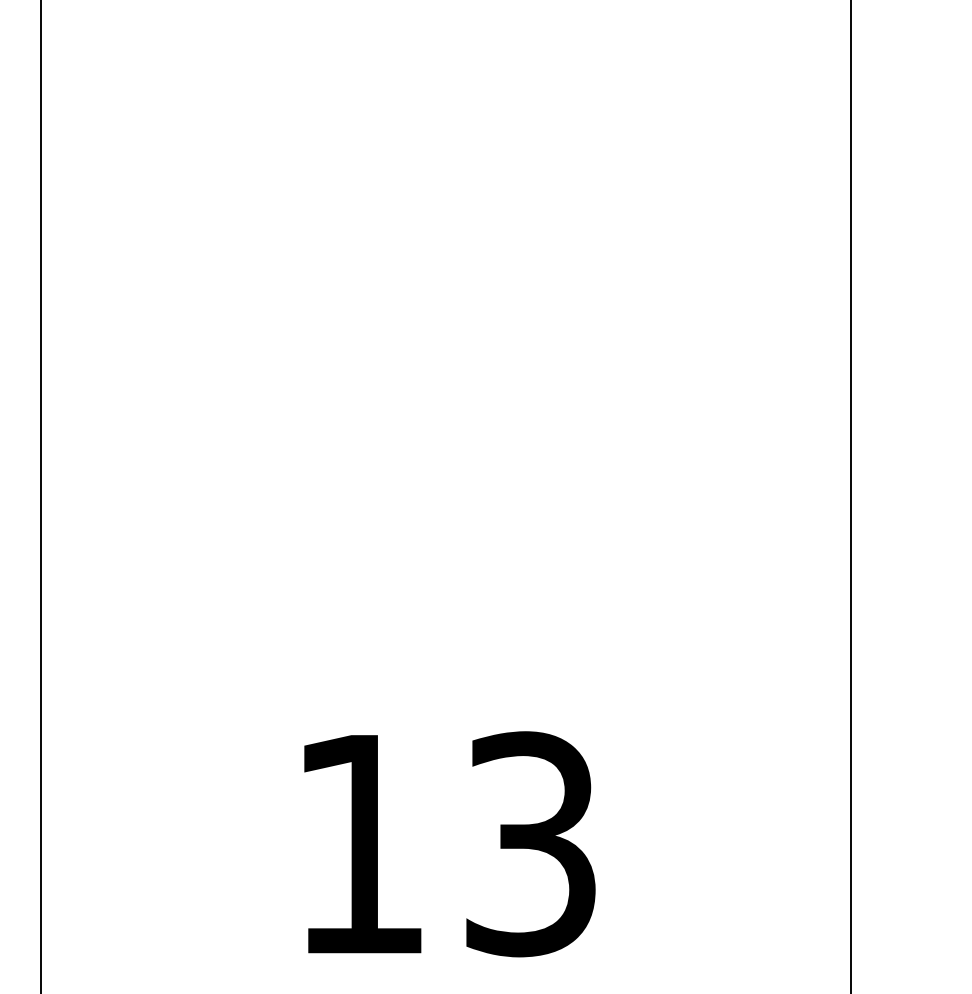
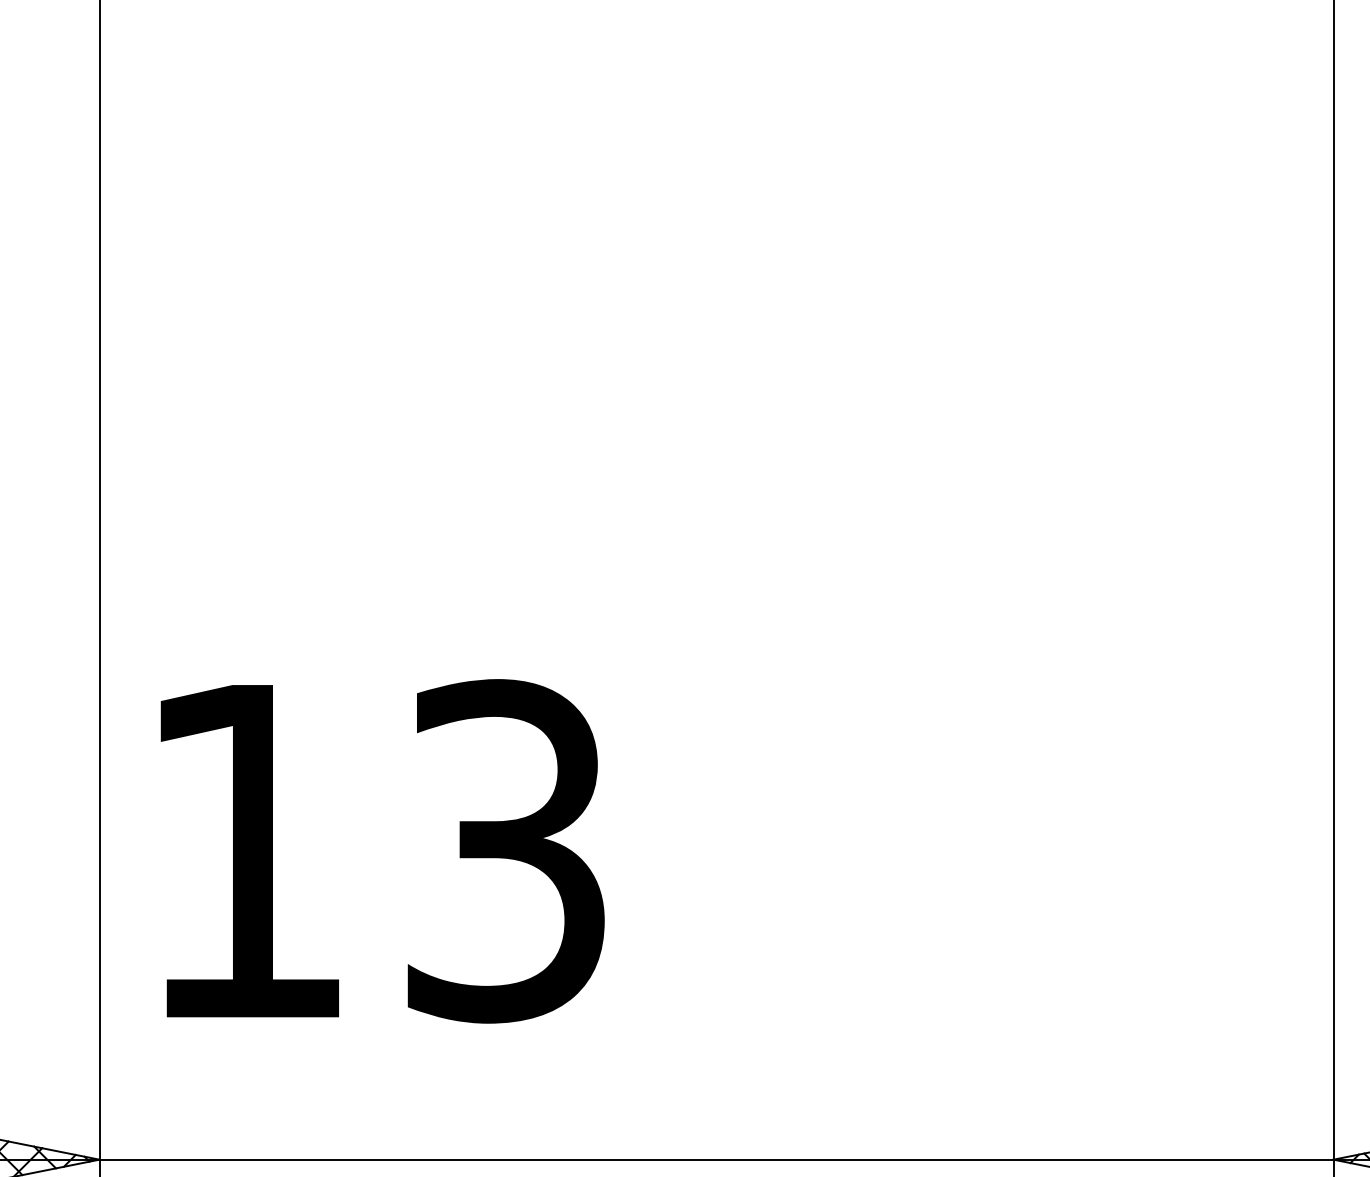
text: (449, 844) -> (382, 851), moved

